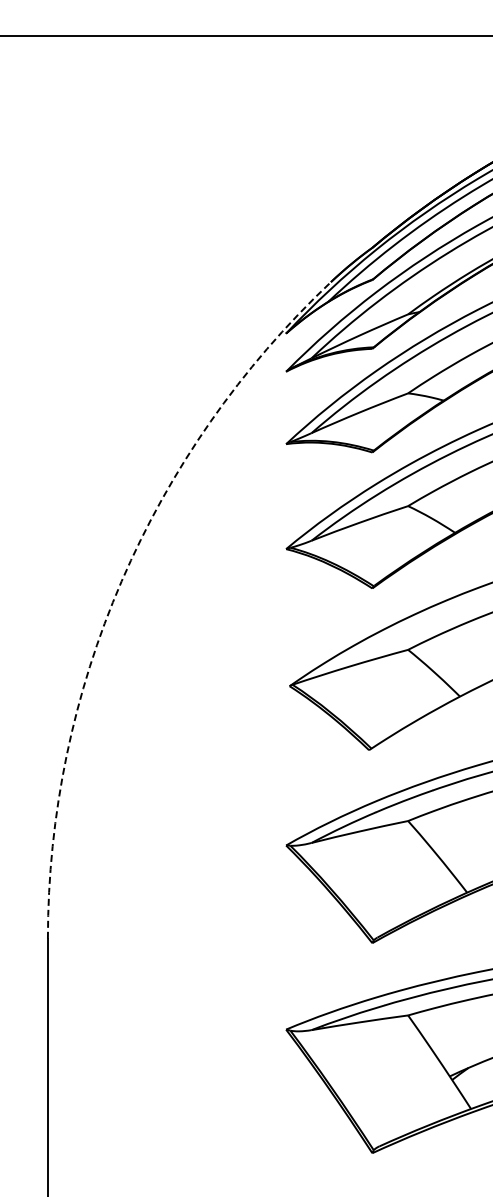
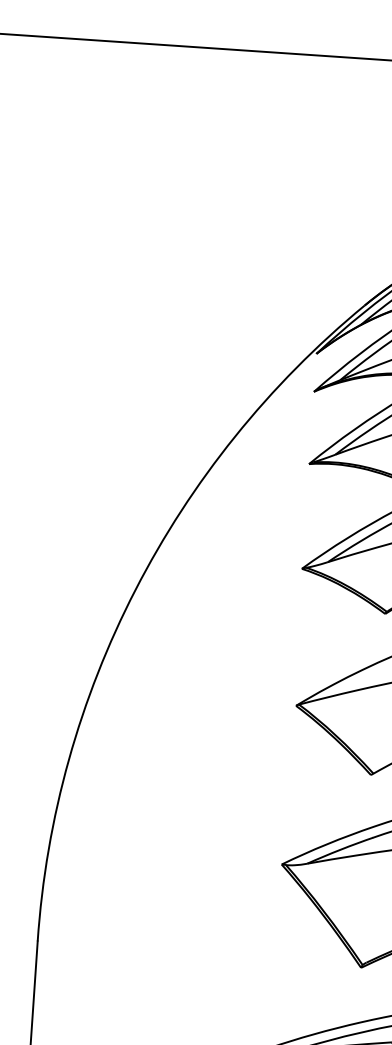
arc: (121, 581) -> (135, 589), dashed -> solid

